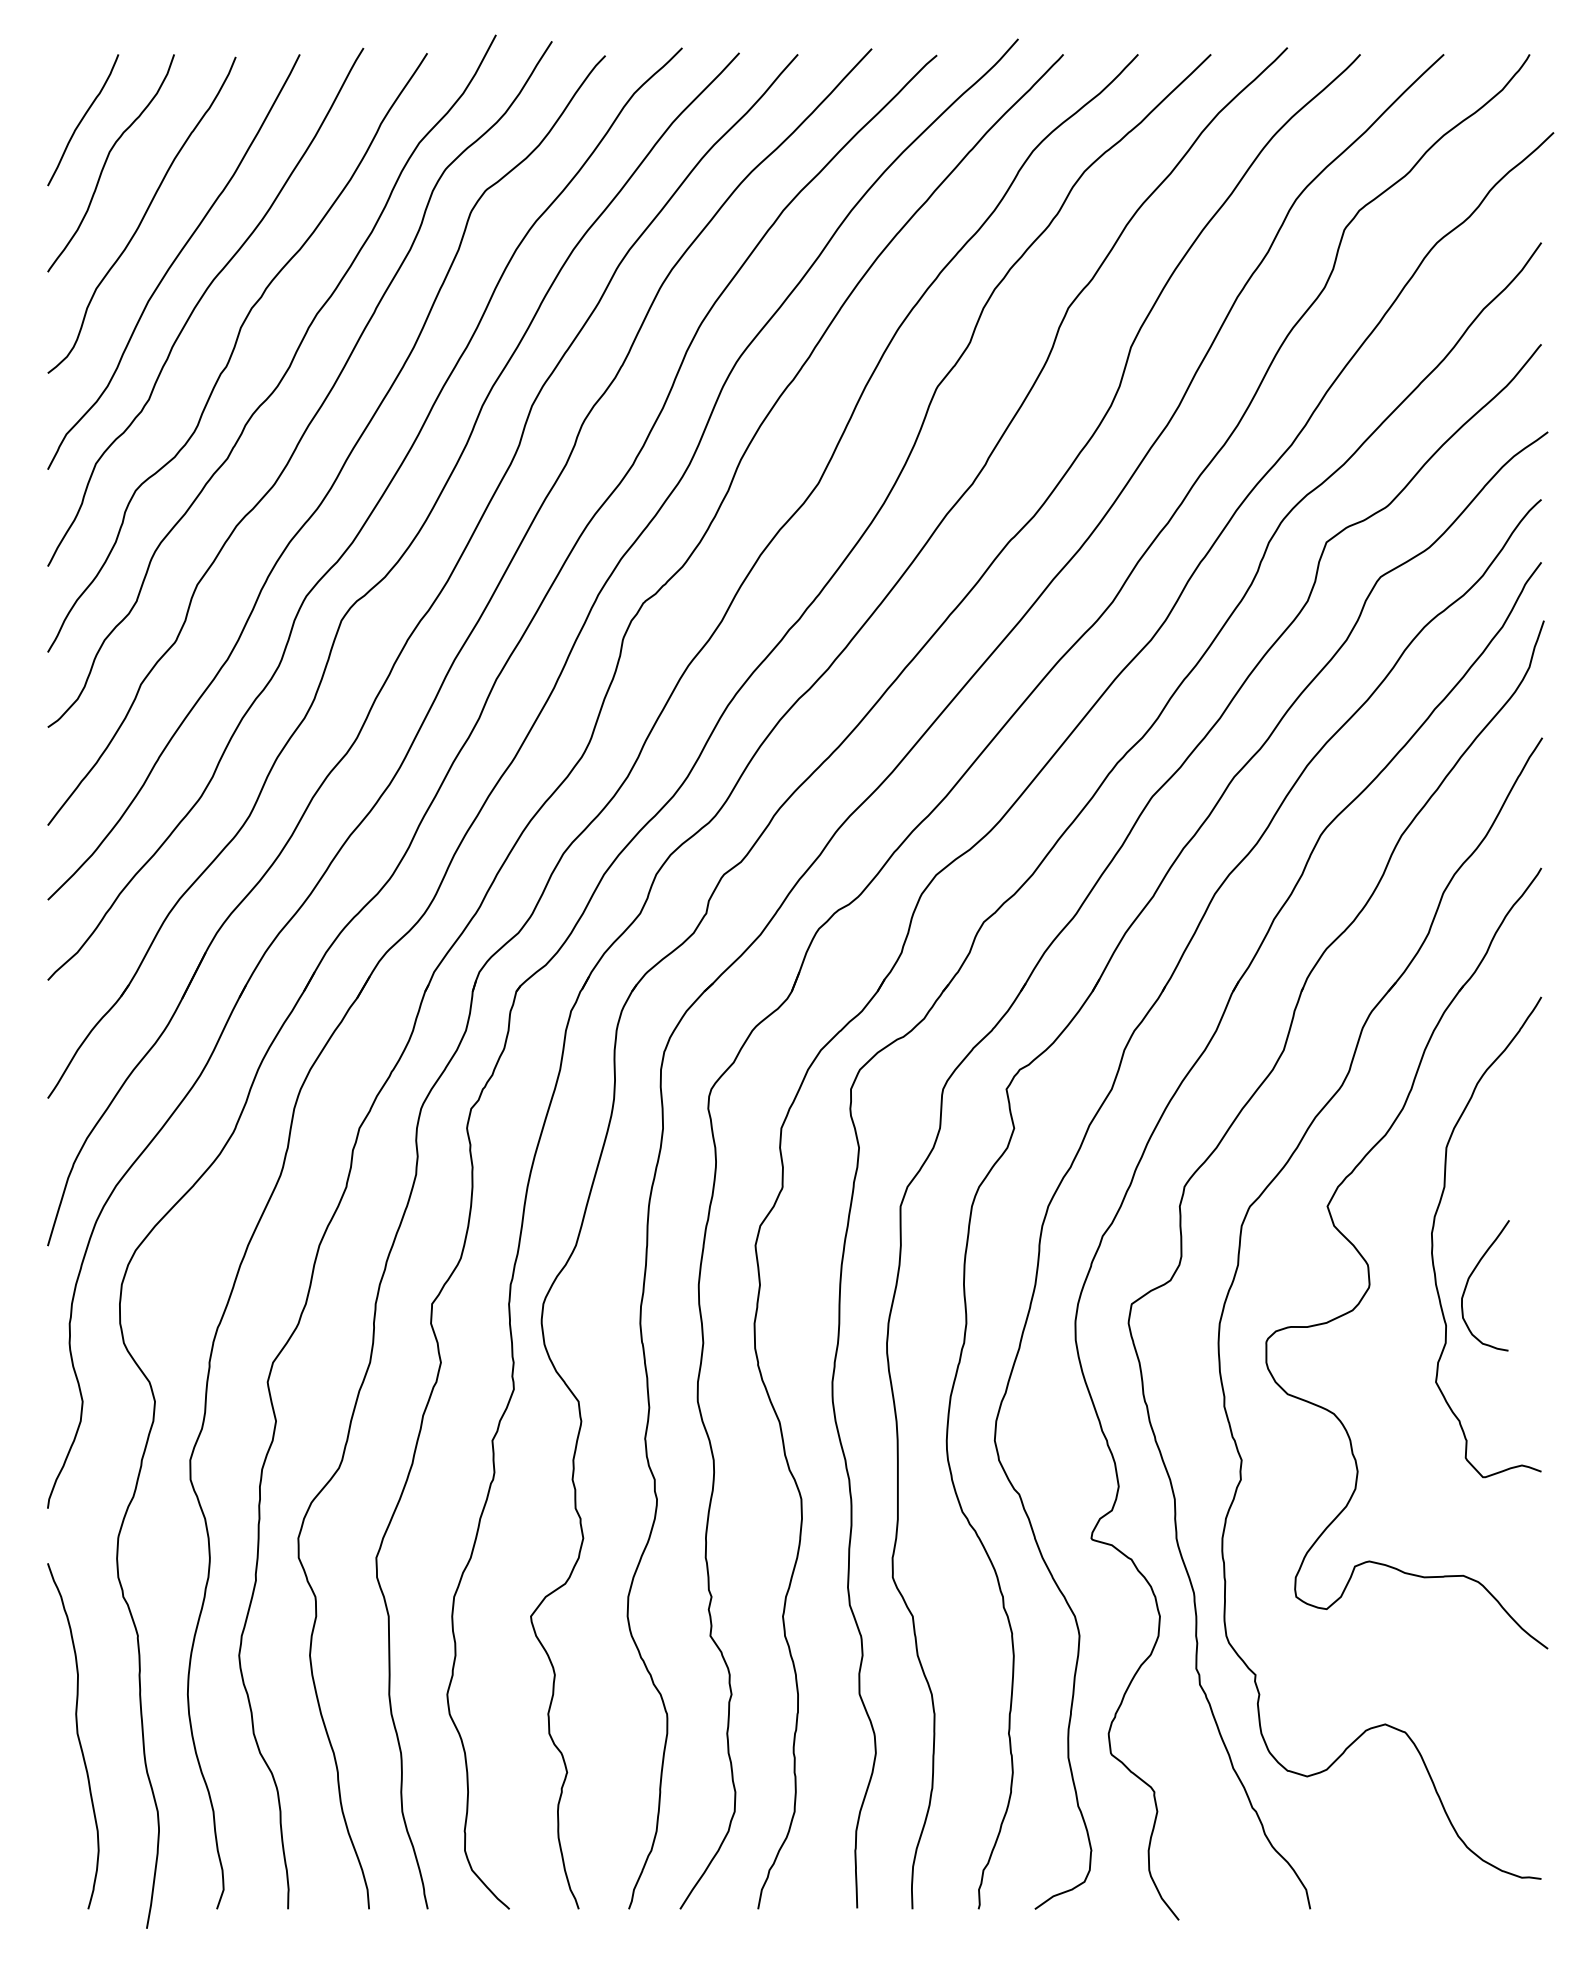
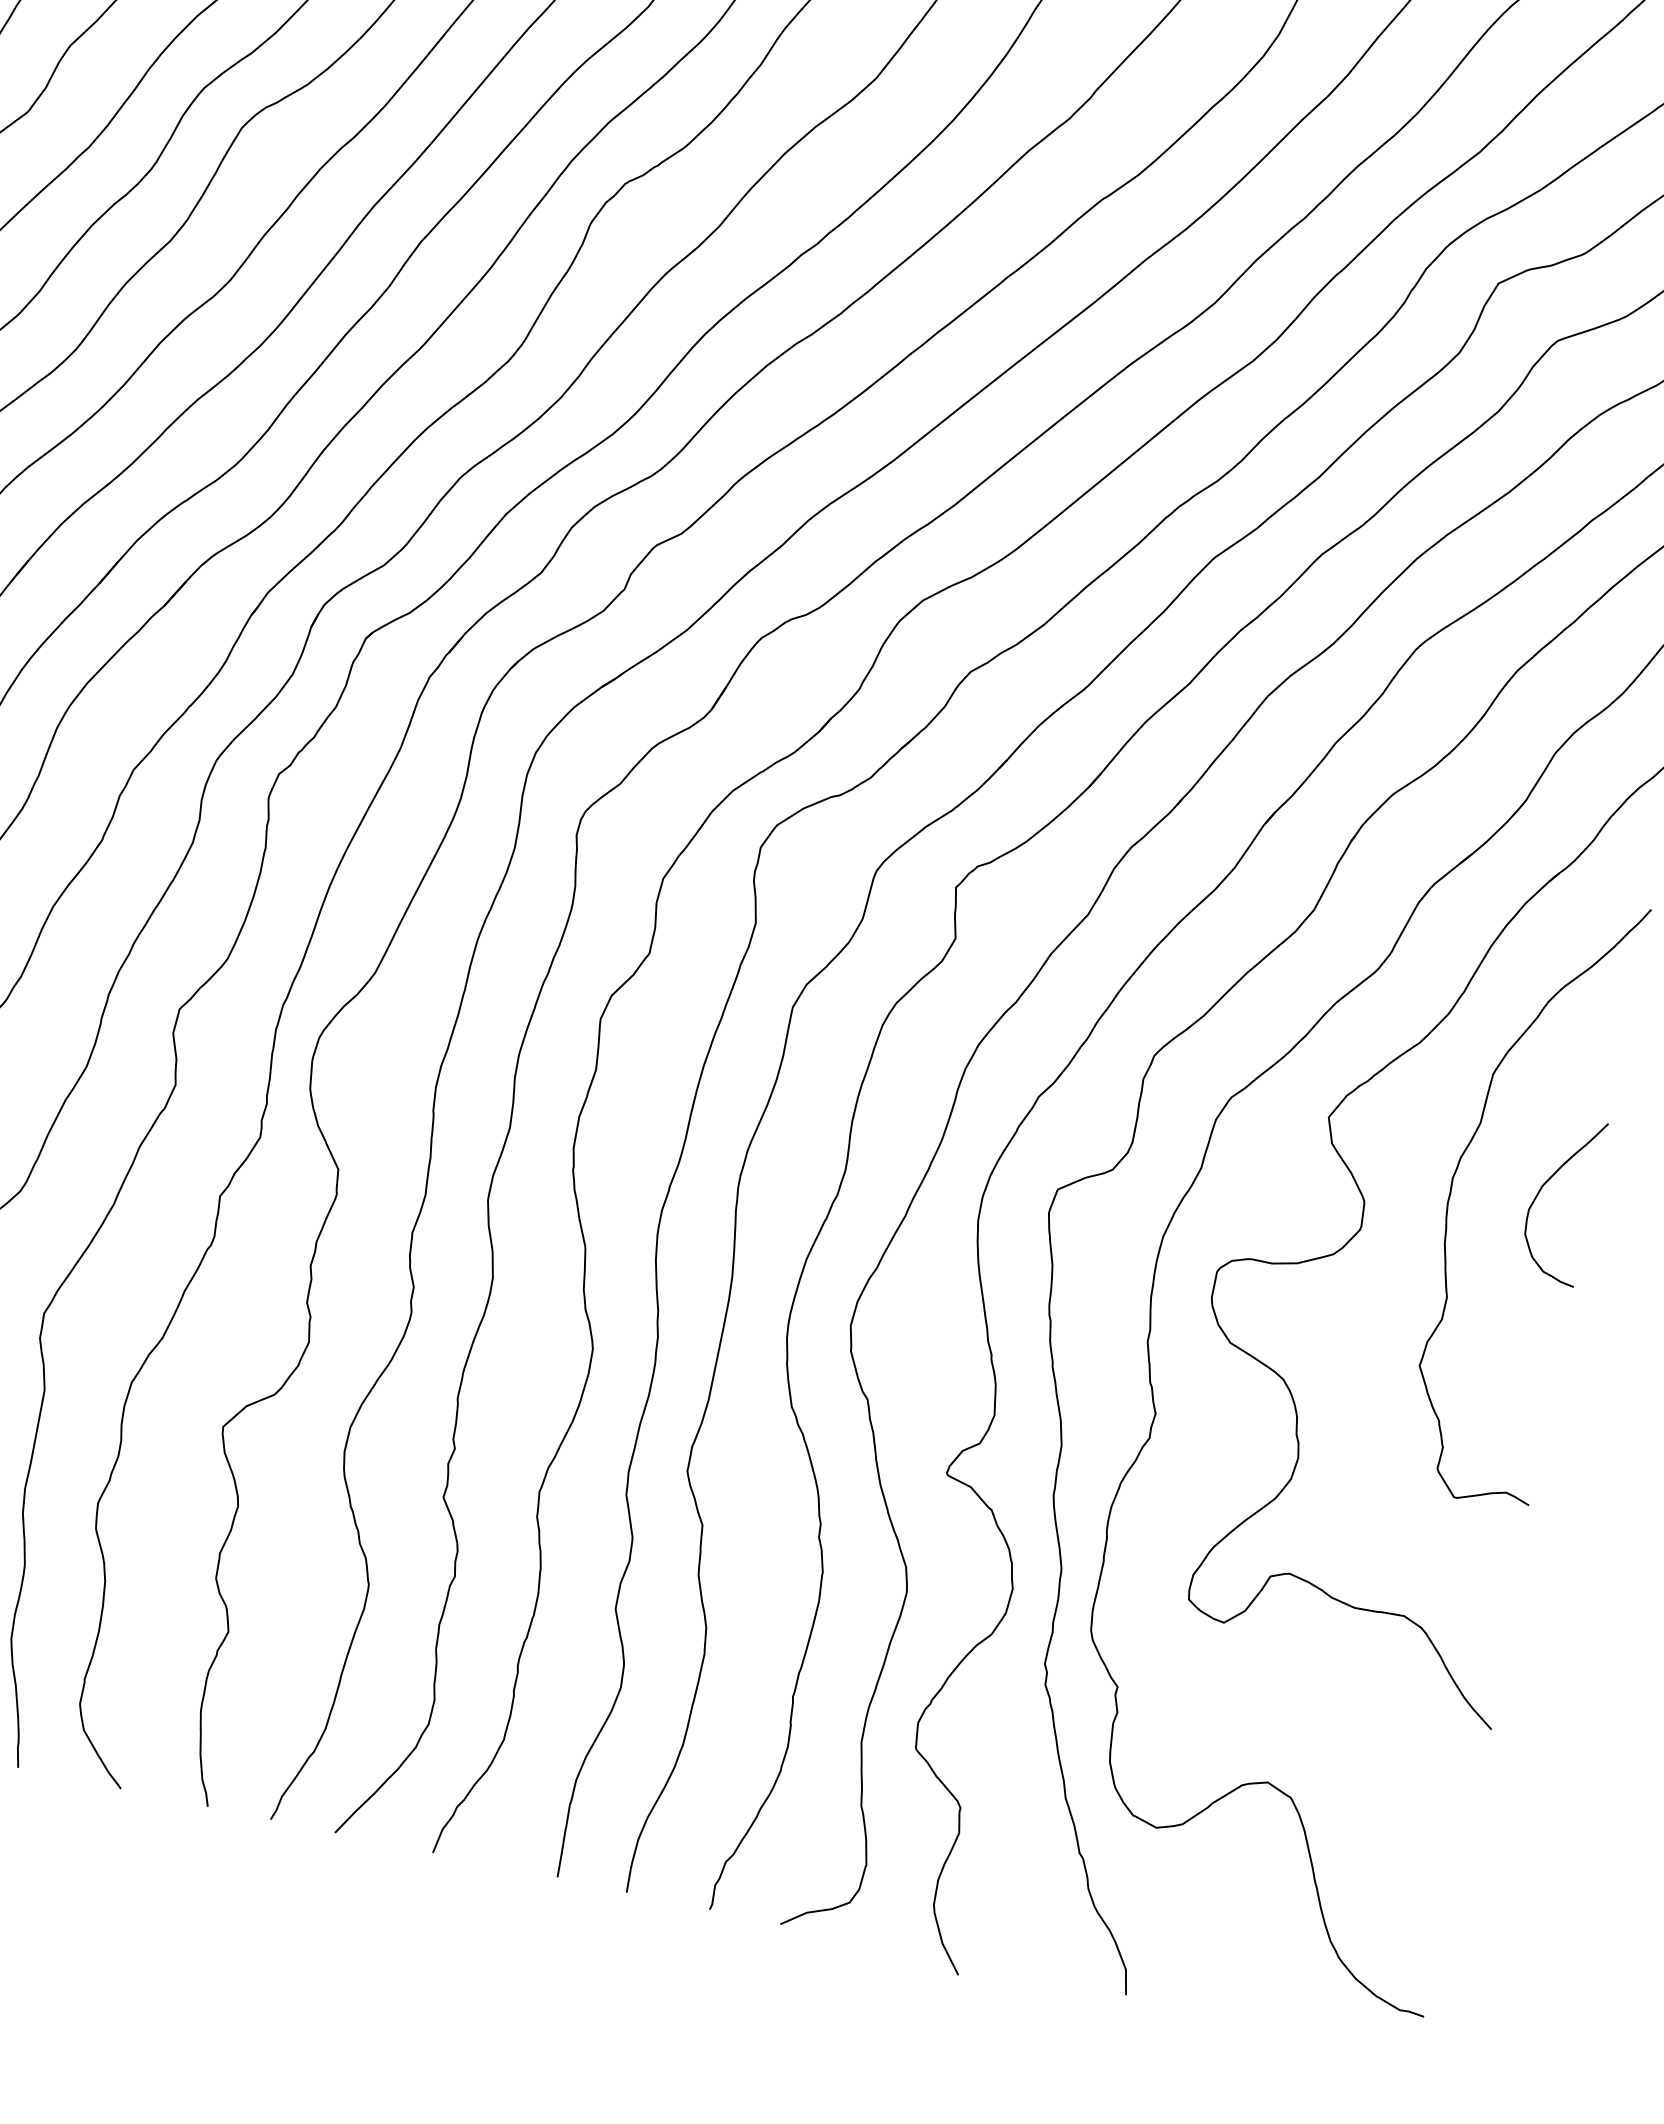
curve: (1470, 1277) -> (1545, 1185), moved

